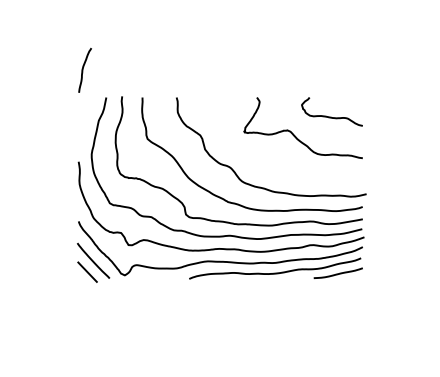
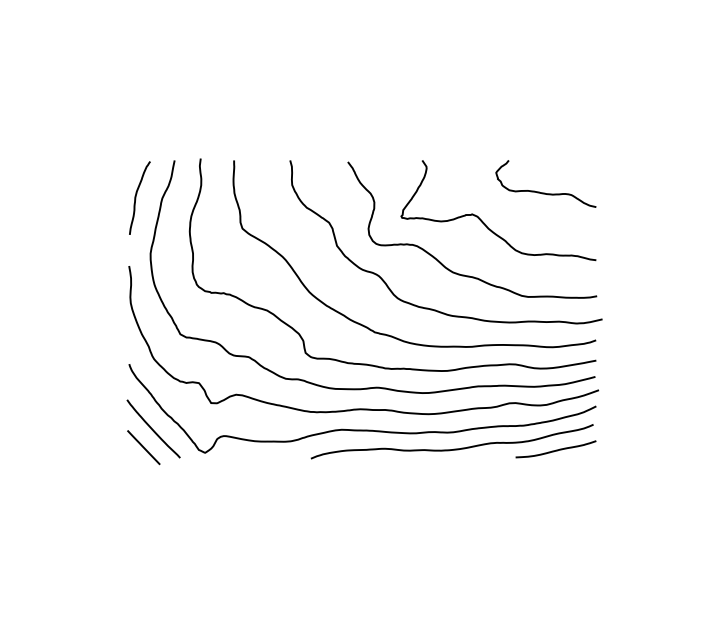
curve: (83, 69) -> (137, 196), moved
curve: (269, 159) -> (442, 262), added

